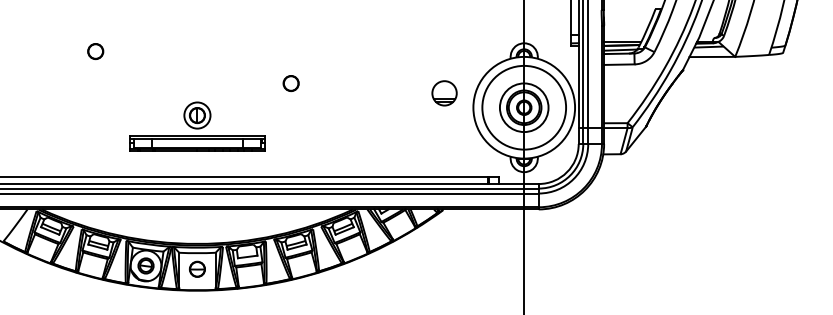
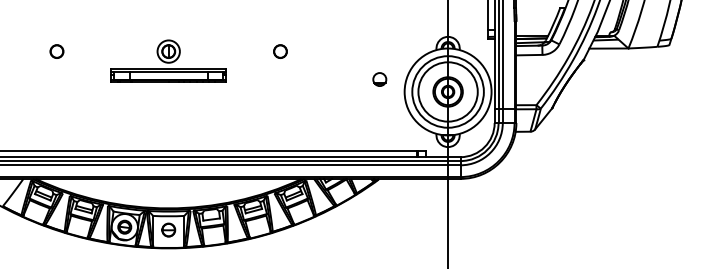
circle: (95, 51) -> (56, 51), moved
circle: (290, 83) -> (279, 51), moved
part: (443, 92) -> (379, 78), size x0.62
circle: (523, 107) -> (447, 91), size x1.43
part: (197, 126) -> (168, 60), moved

